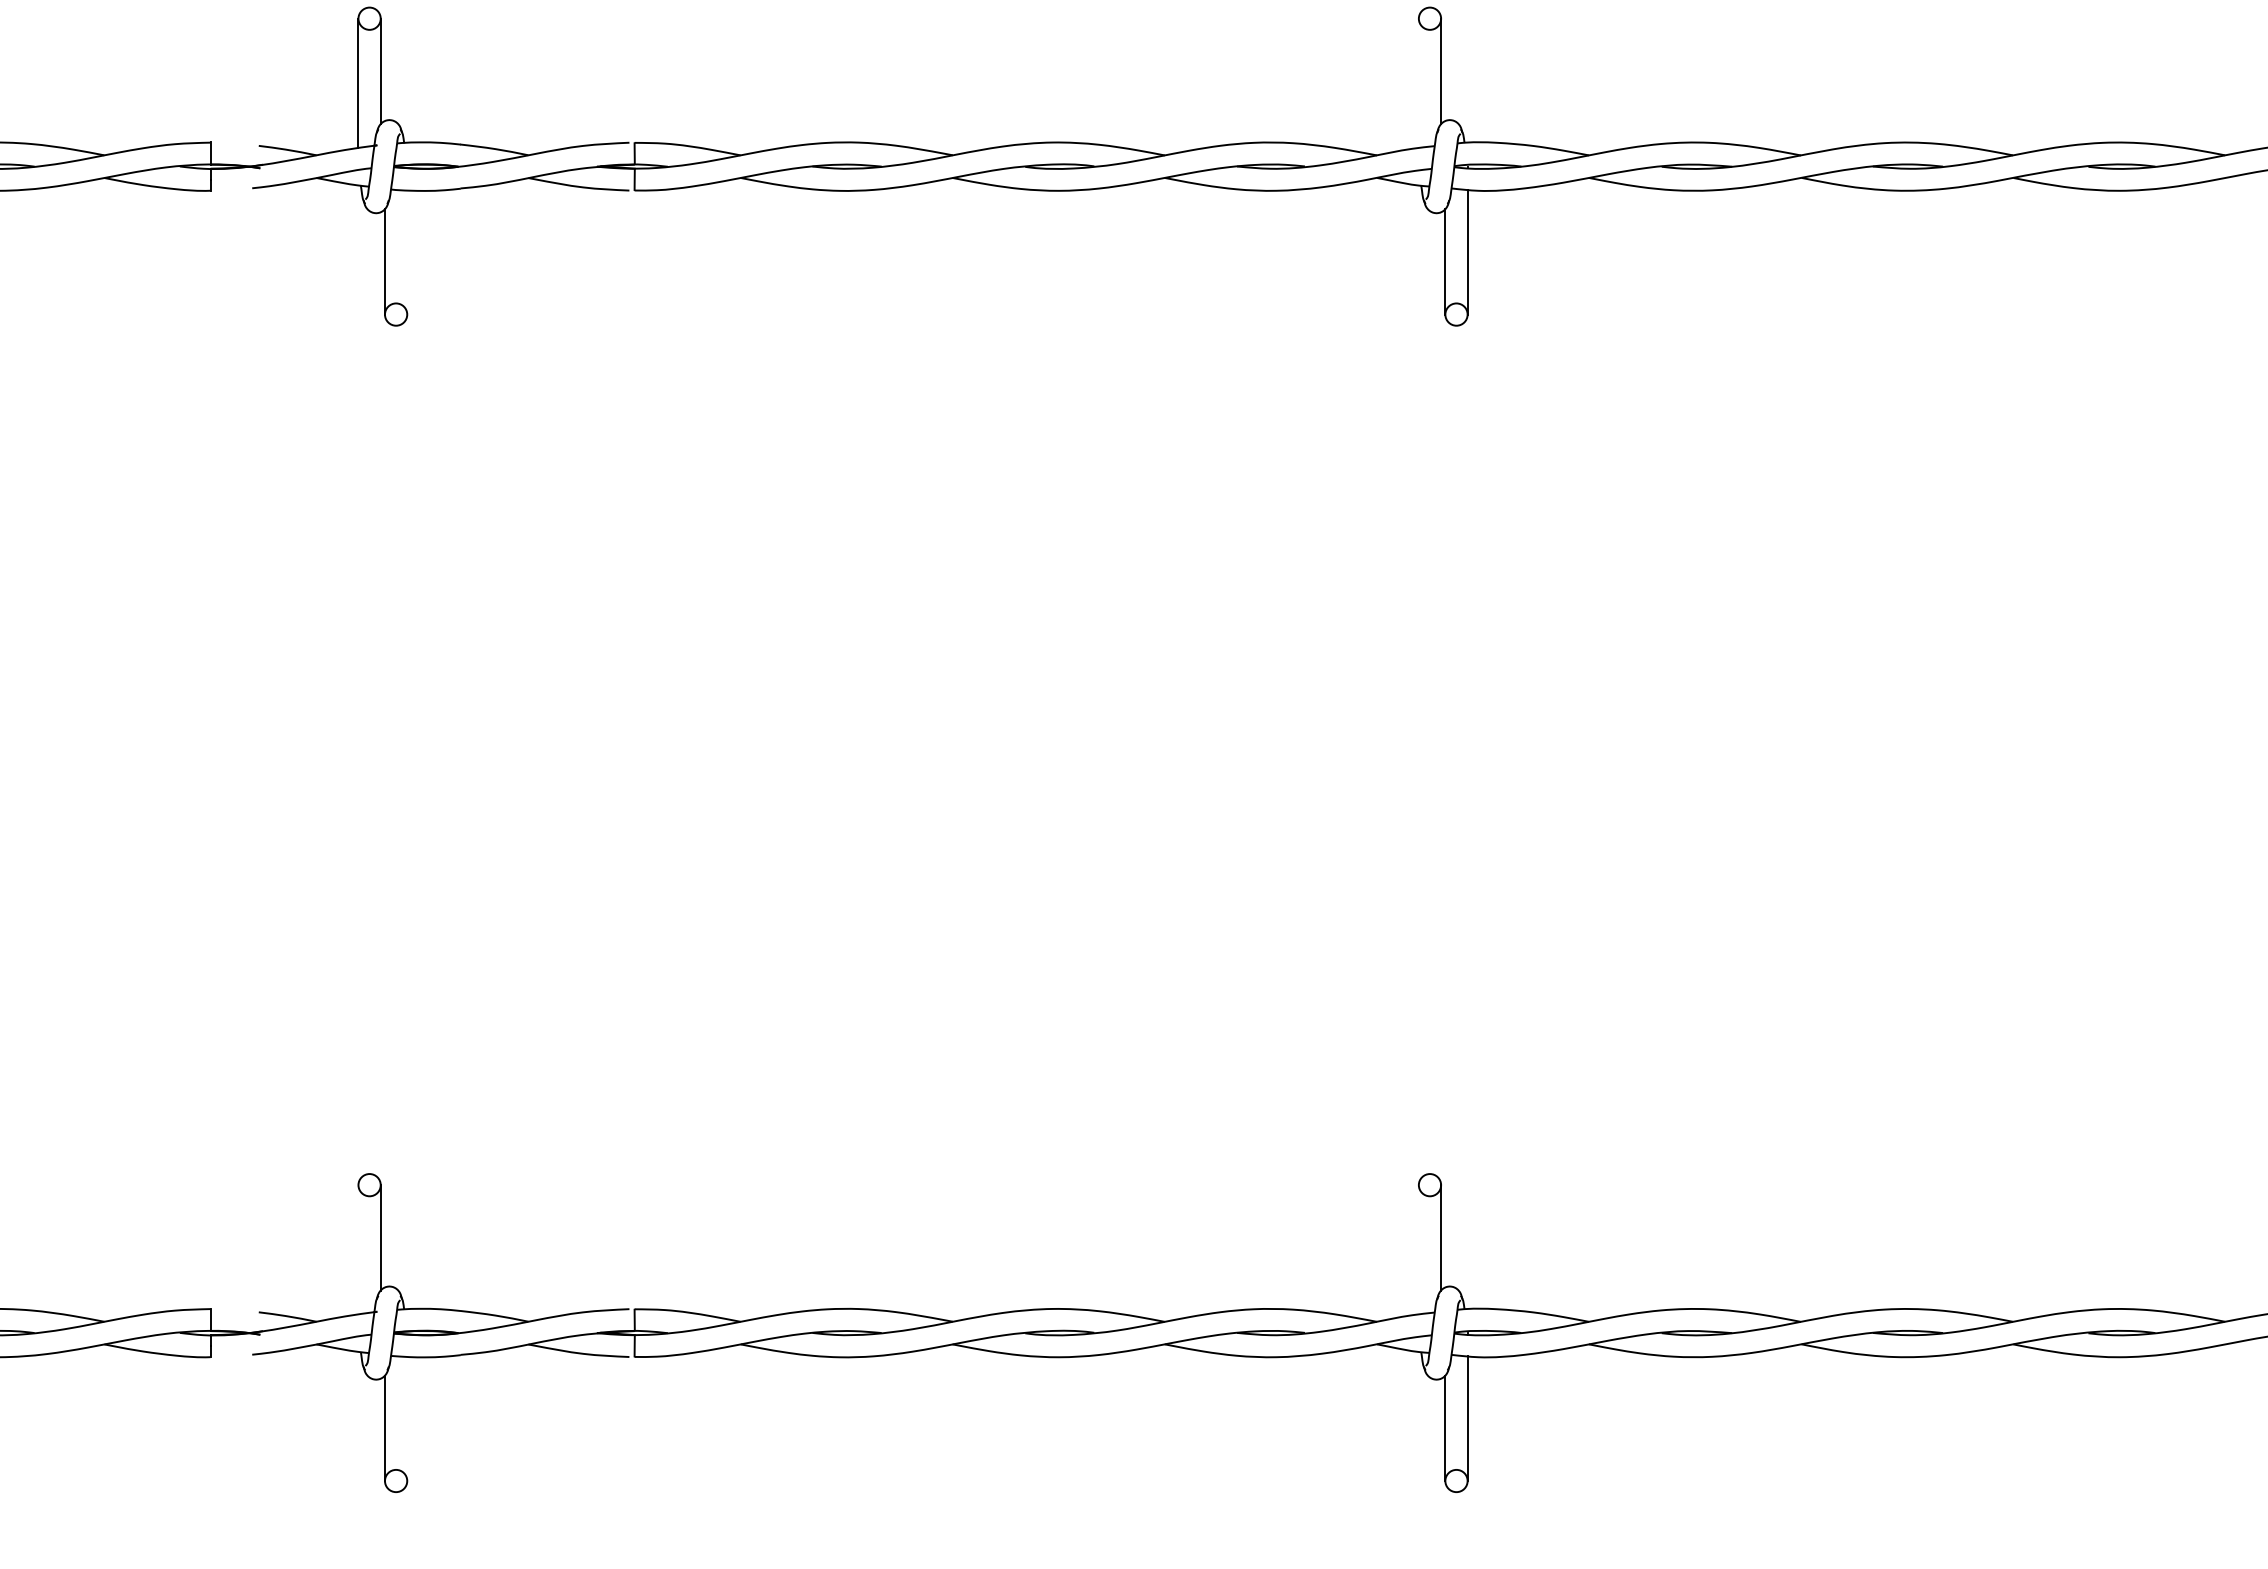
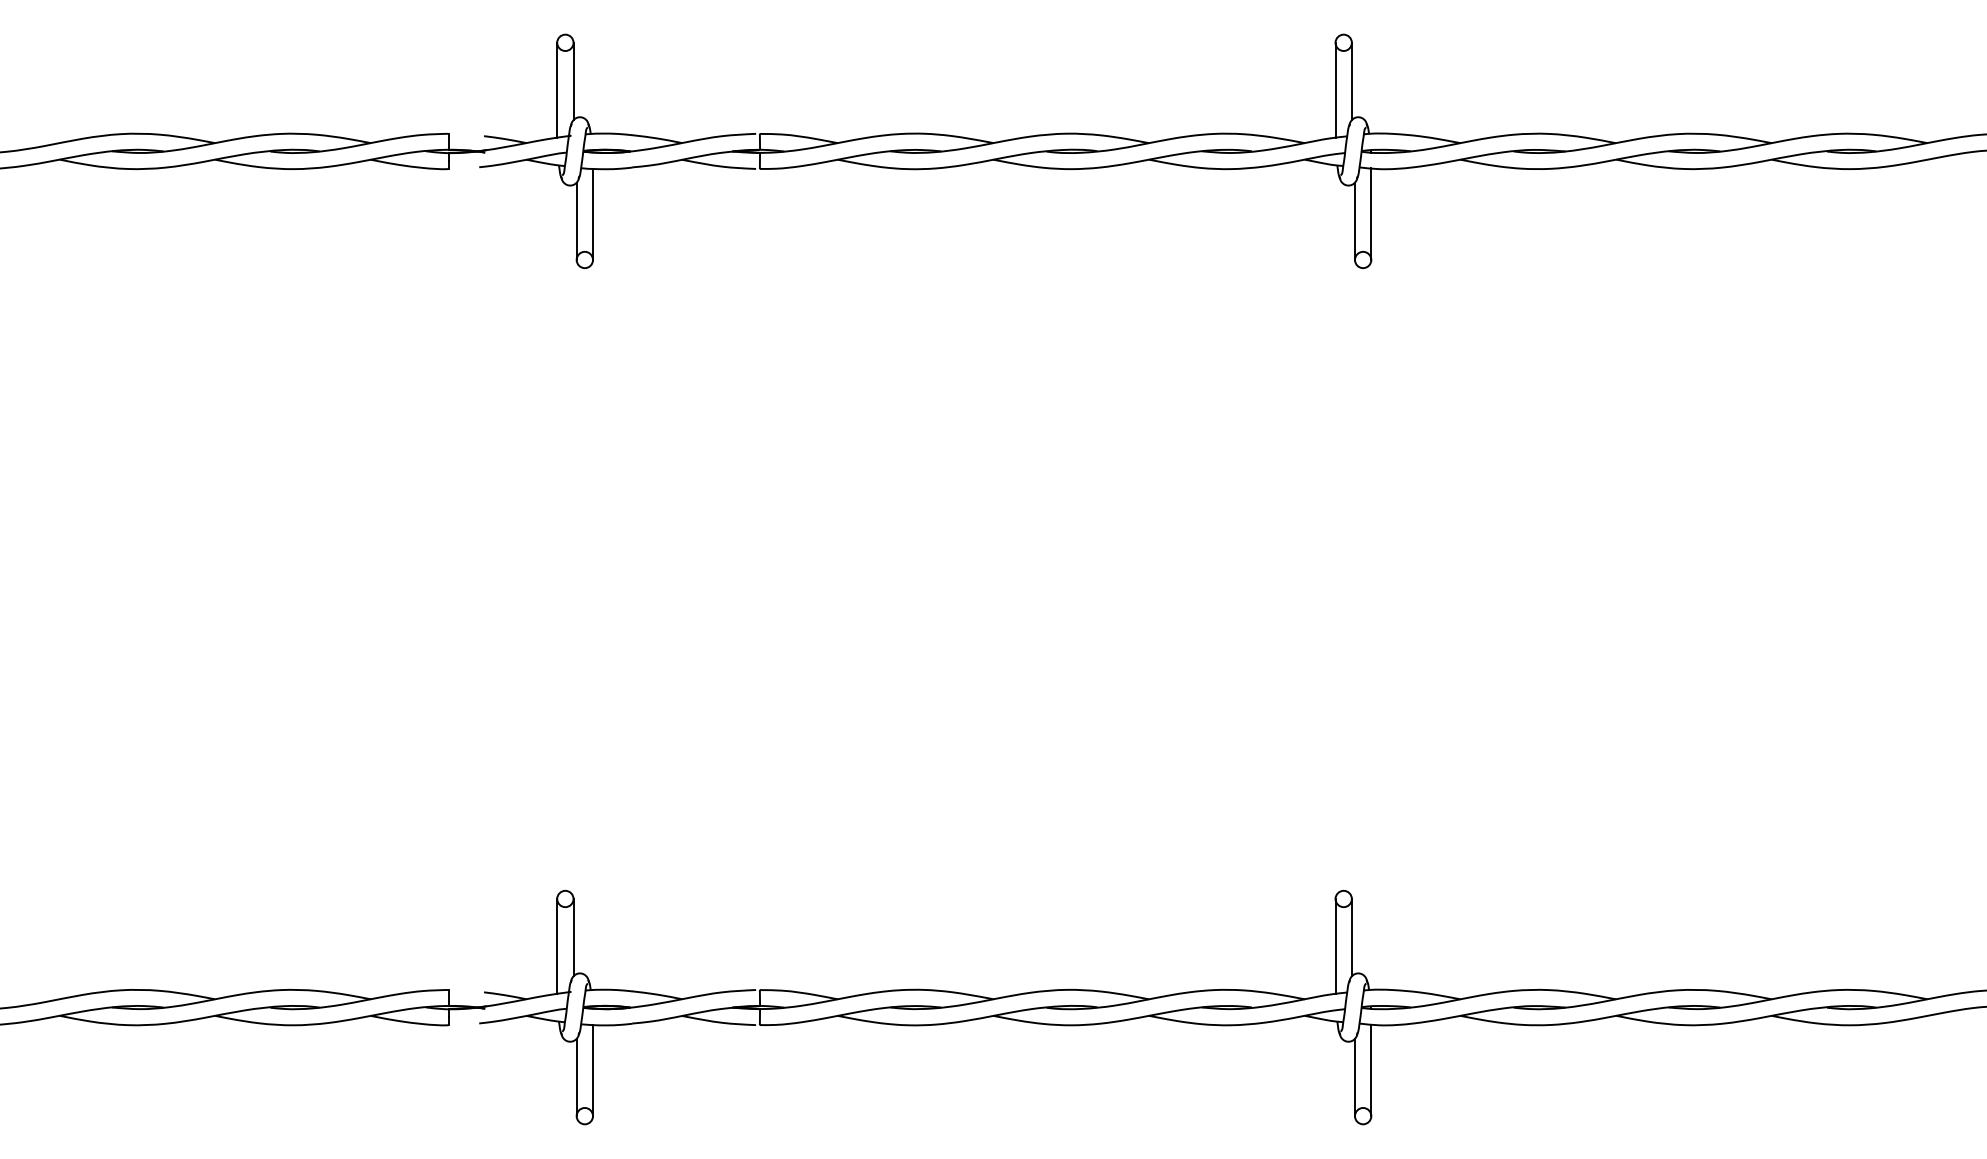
line: (1418, 82) -> (1335, 89), added
line: (407, 251) -> (593, 213), added
line: (358, 1249) -> (557, 946), added
line: (1418, 1249) -> (1335, 946), added
line: (407, 1418) -> (593, 1070), added

